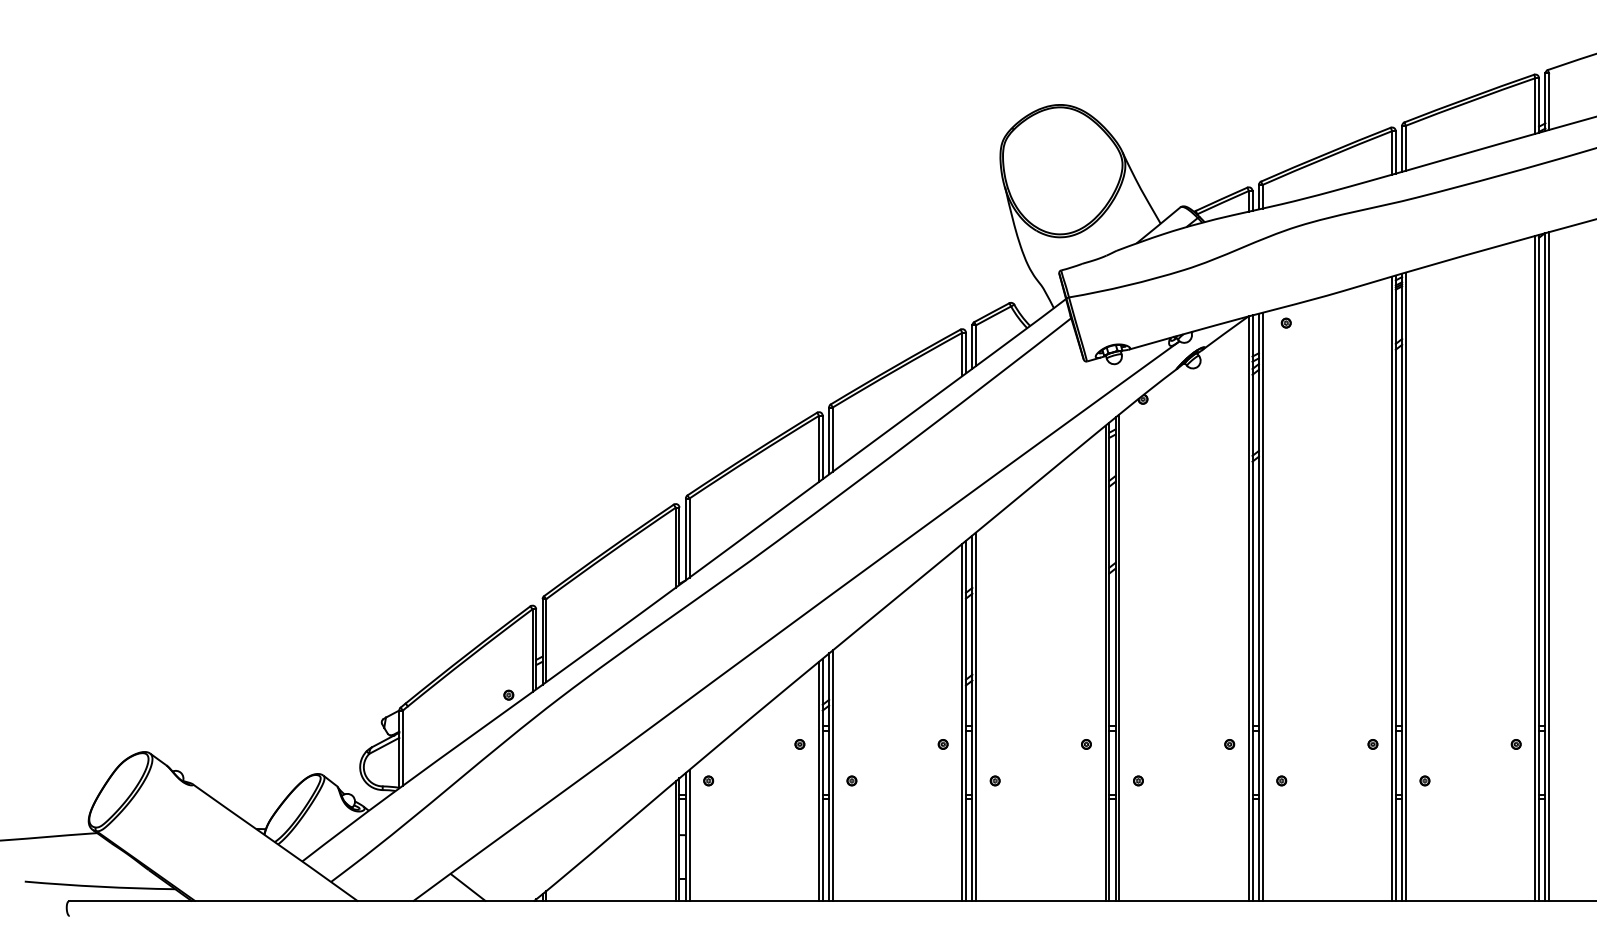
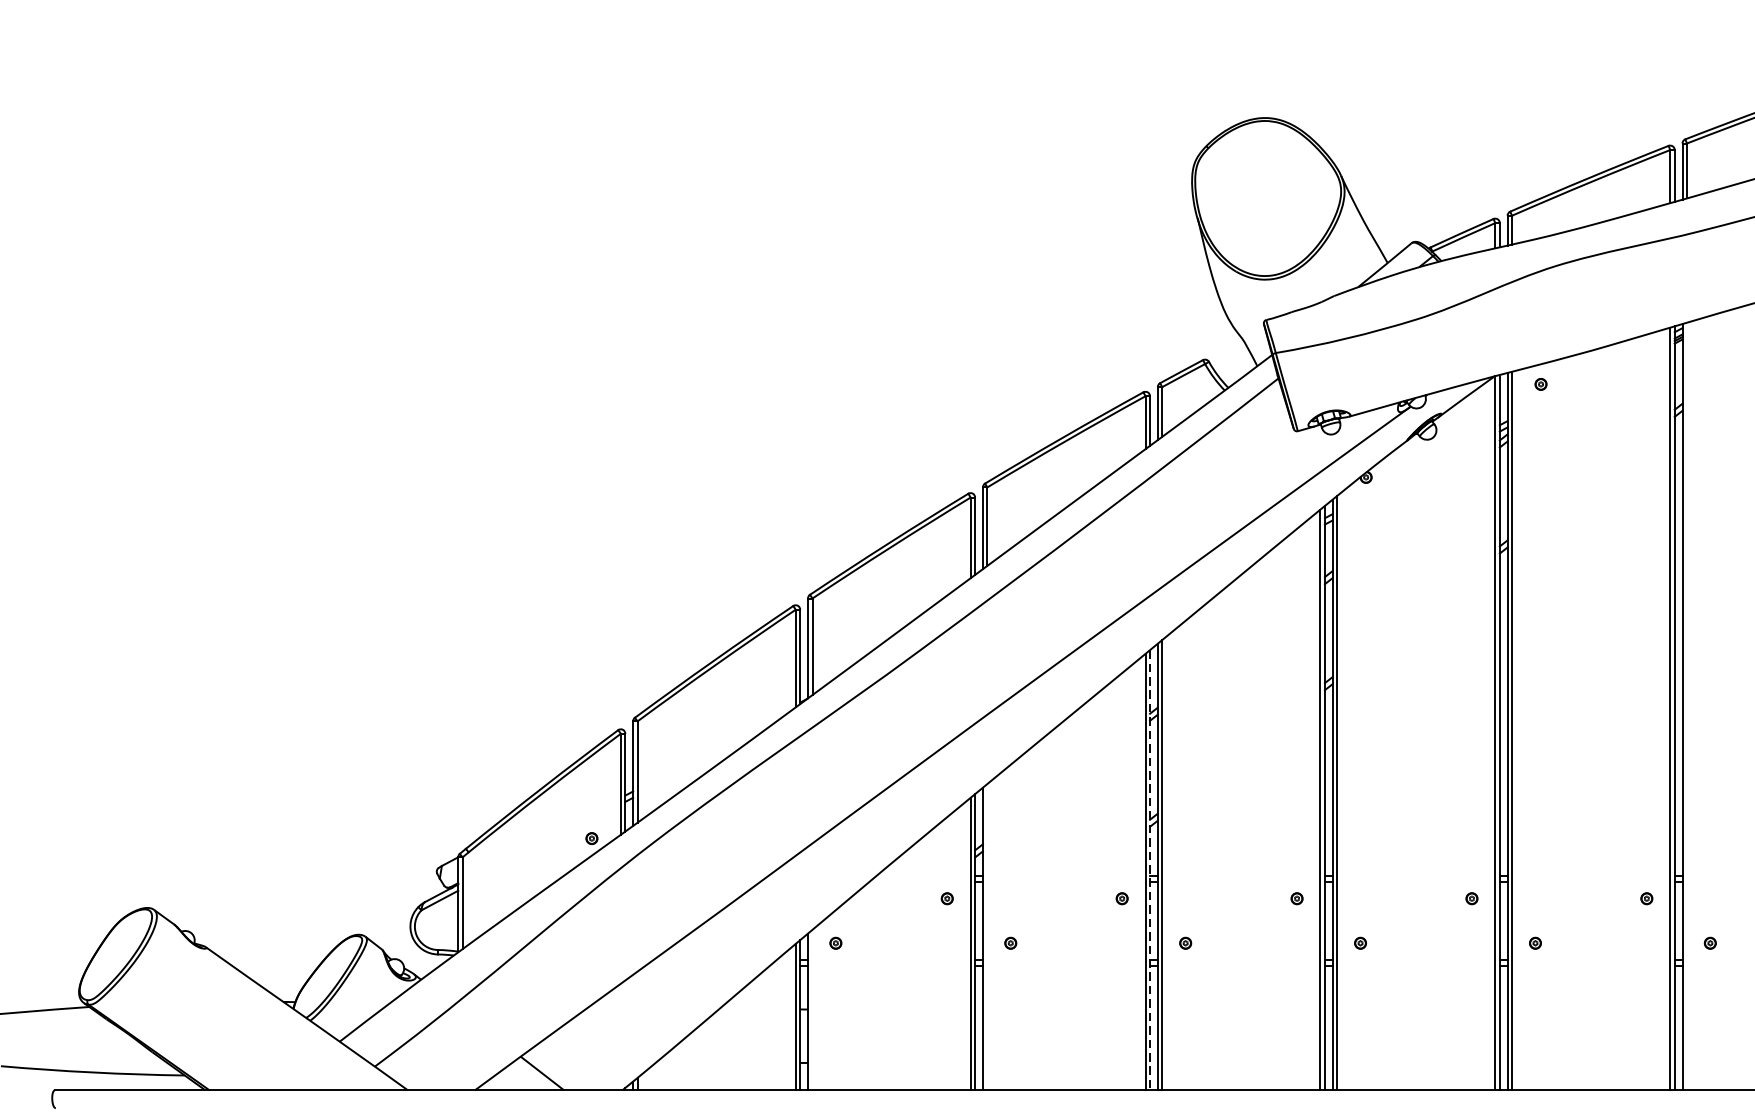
line: (1405, 586) -> (1686, 705), removed
line: (966, 721) -> (1150, 870), solid -> dashed
line: (832, 775) -> (987, 936), removed
line: (689, 835) -> (812, 1009), removed

